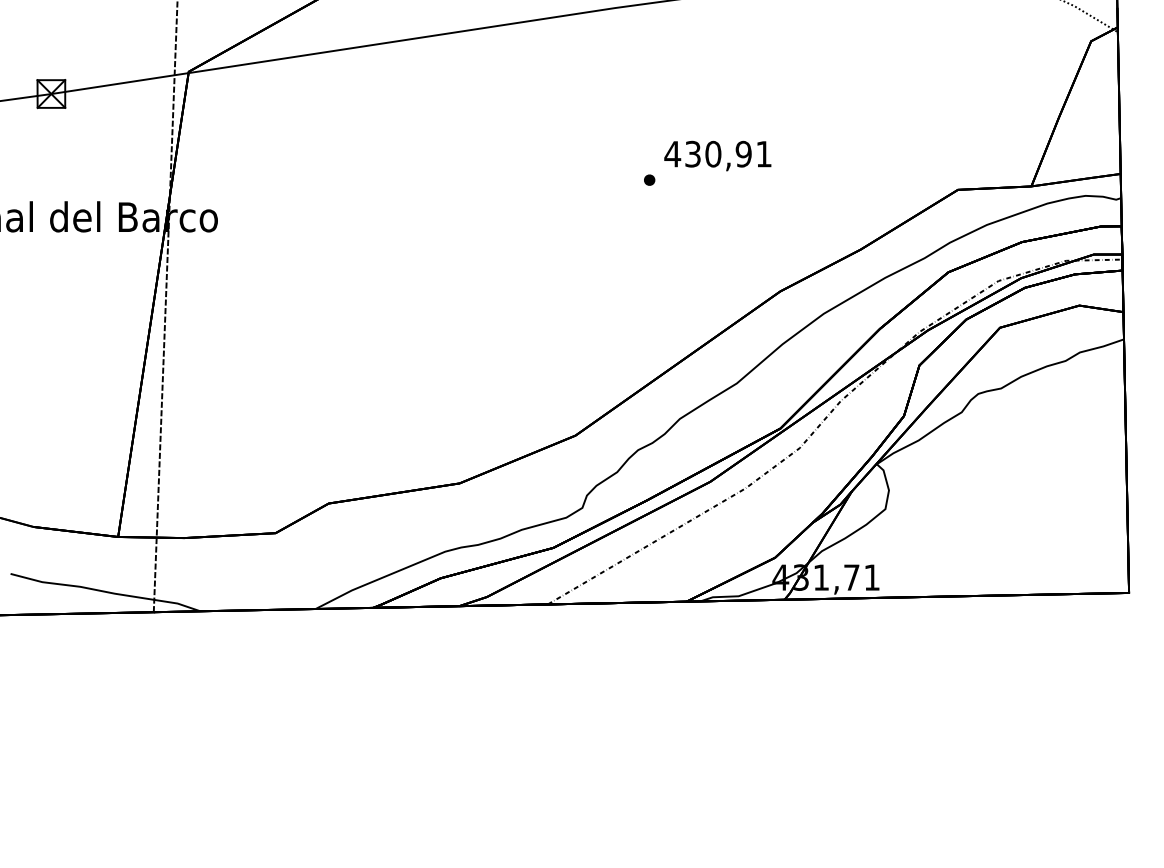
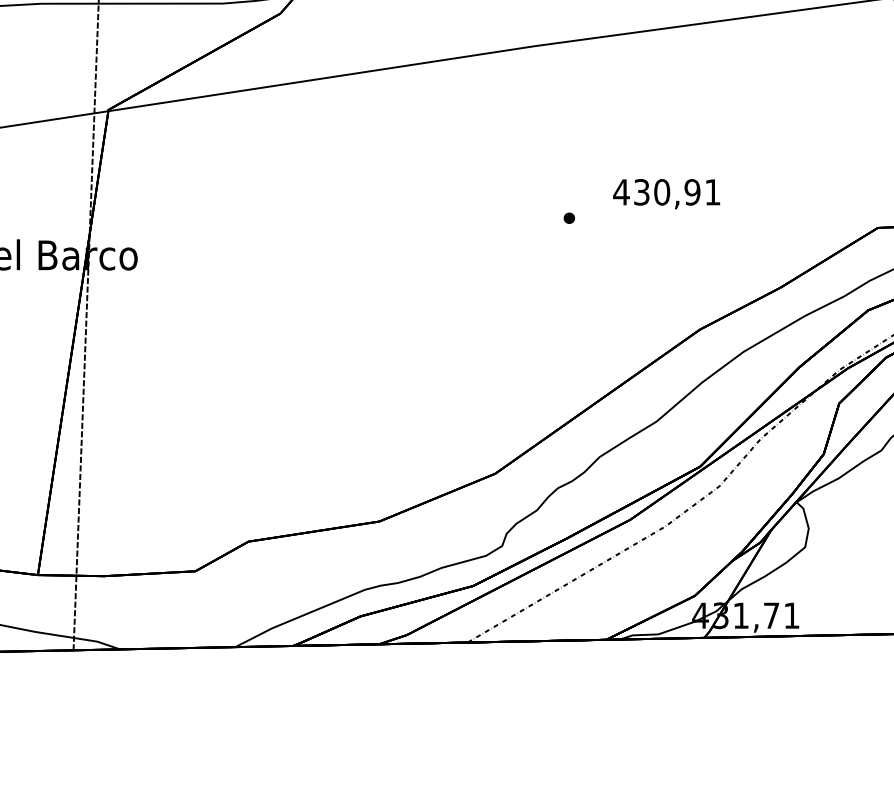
text: (717, 155) -> (666, 193), moved

